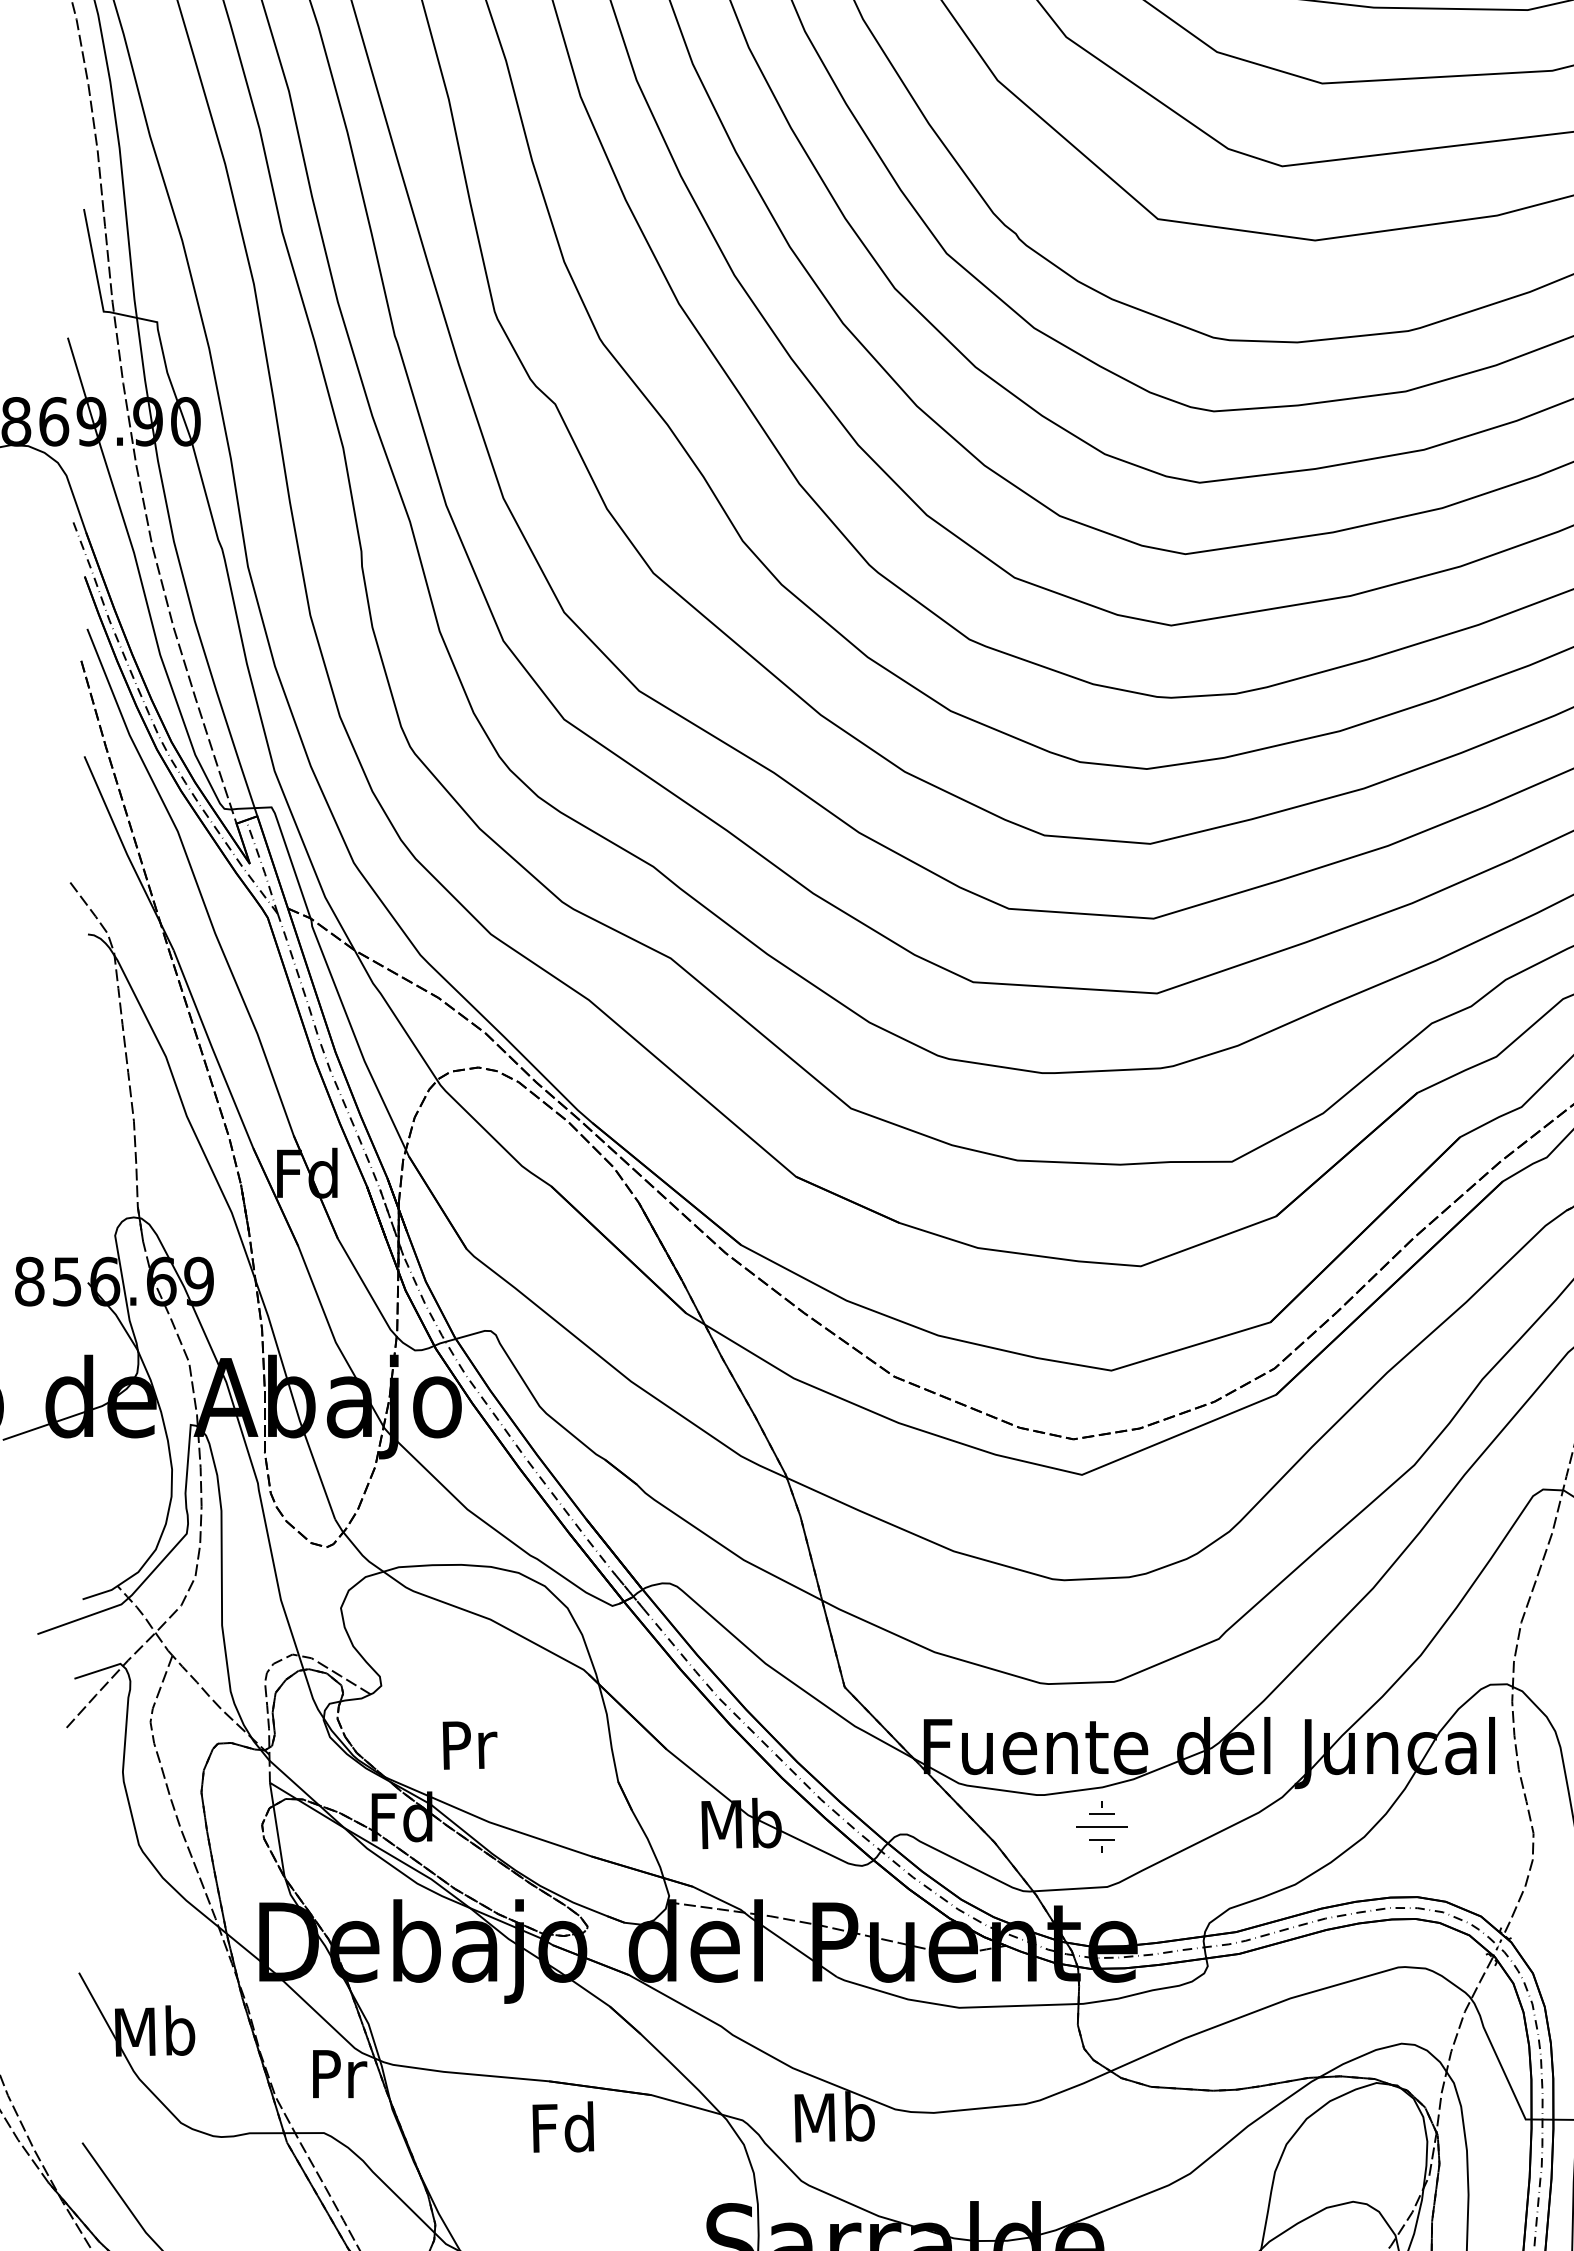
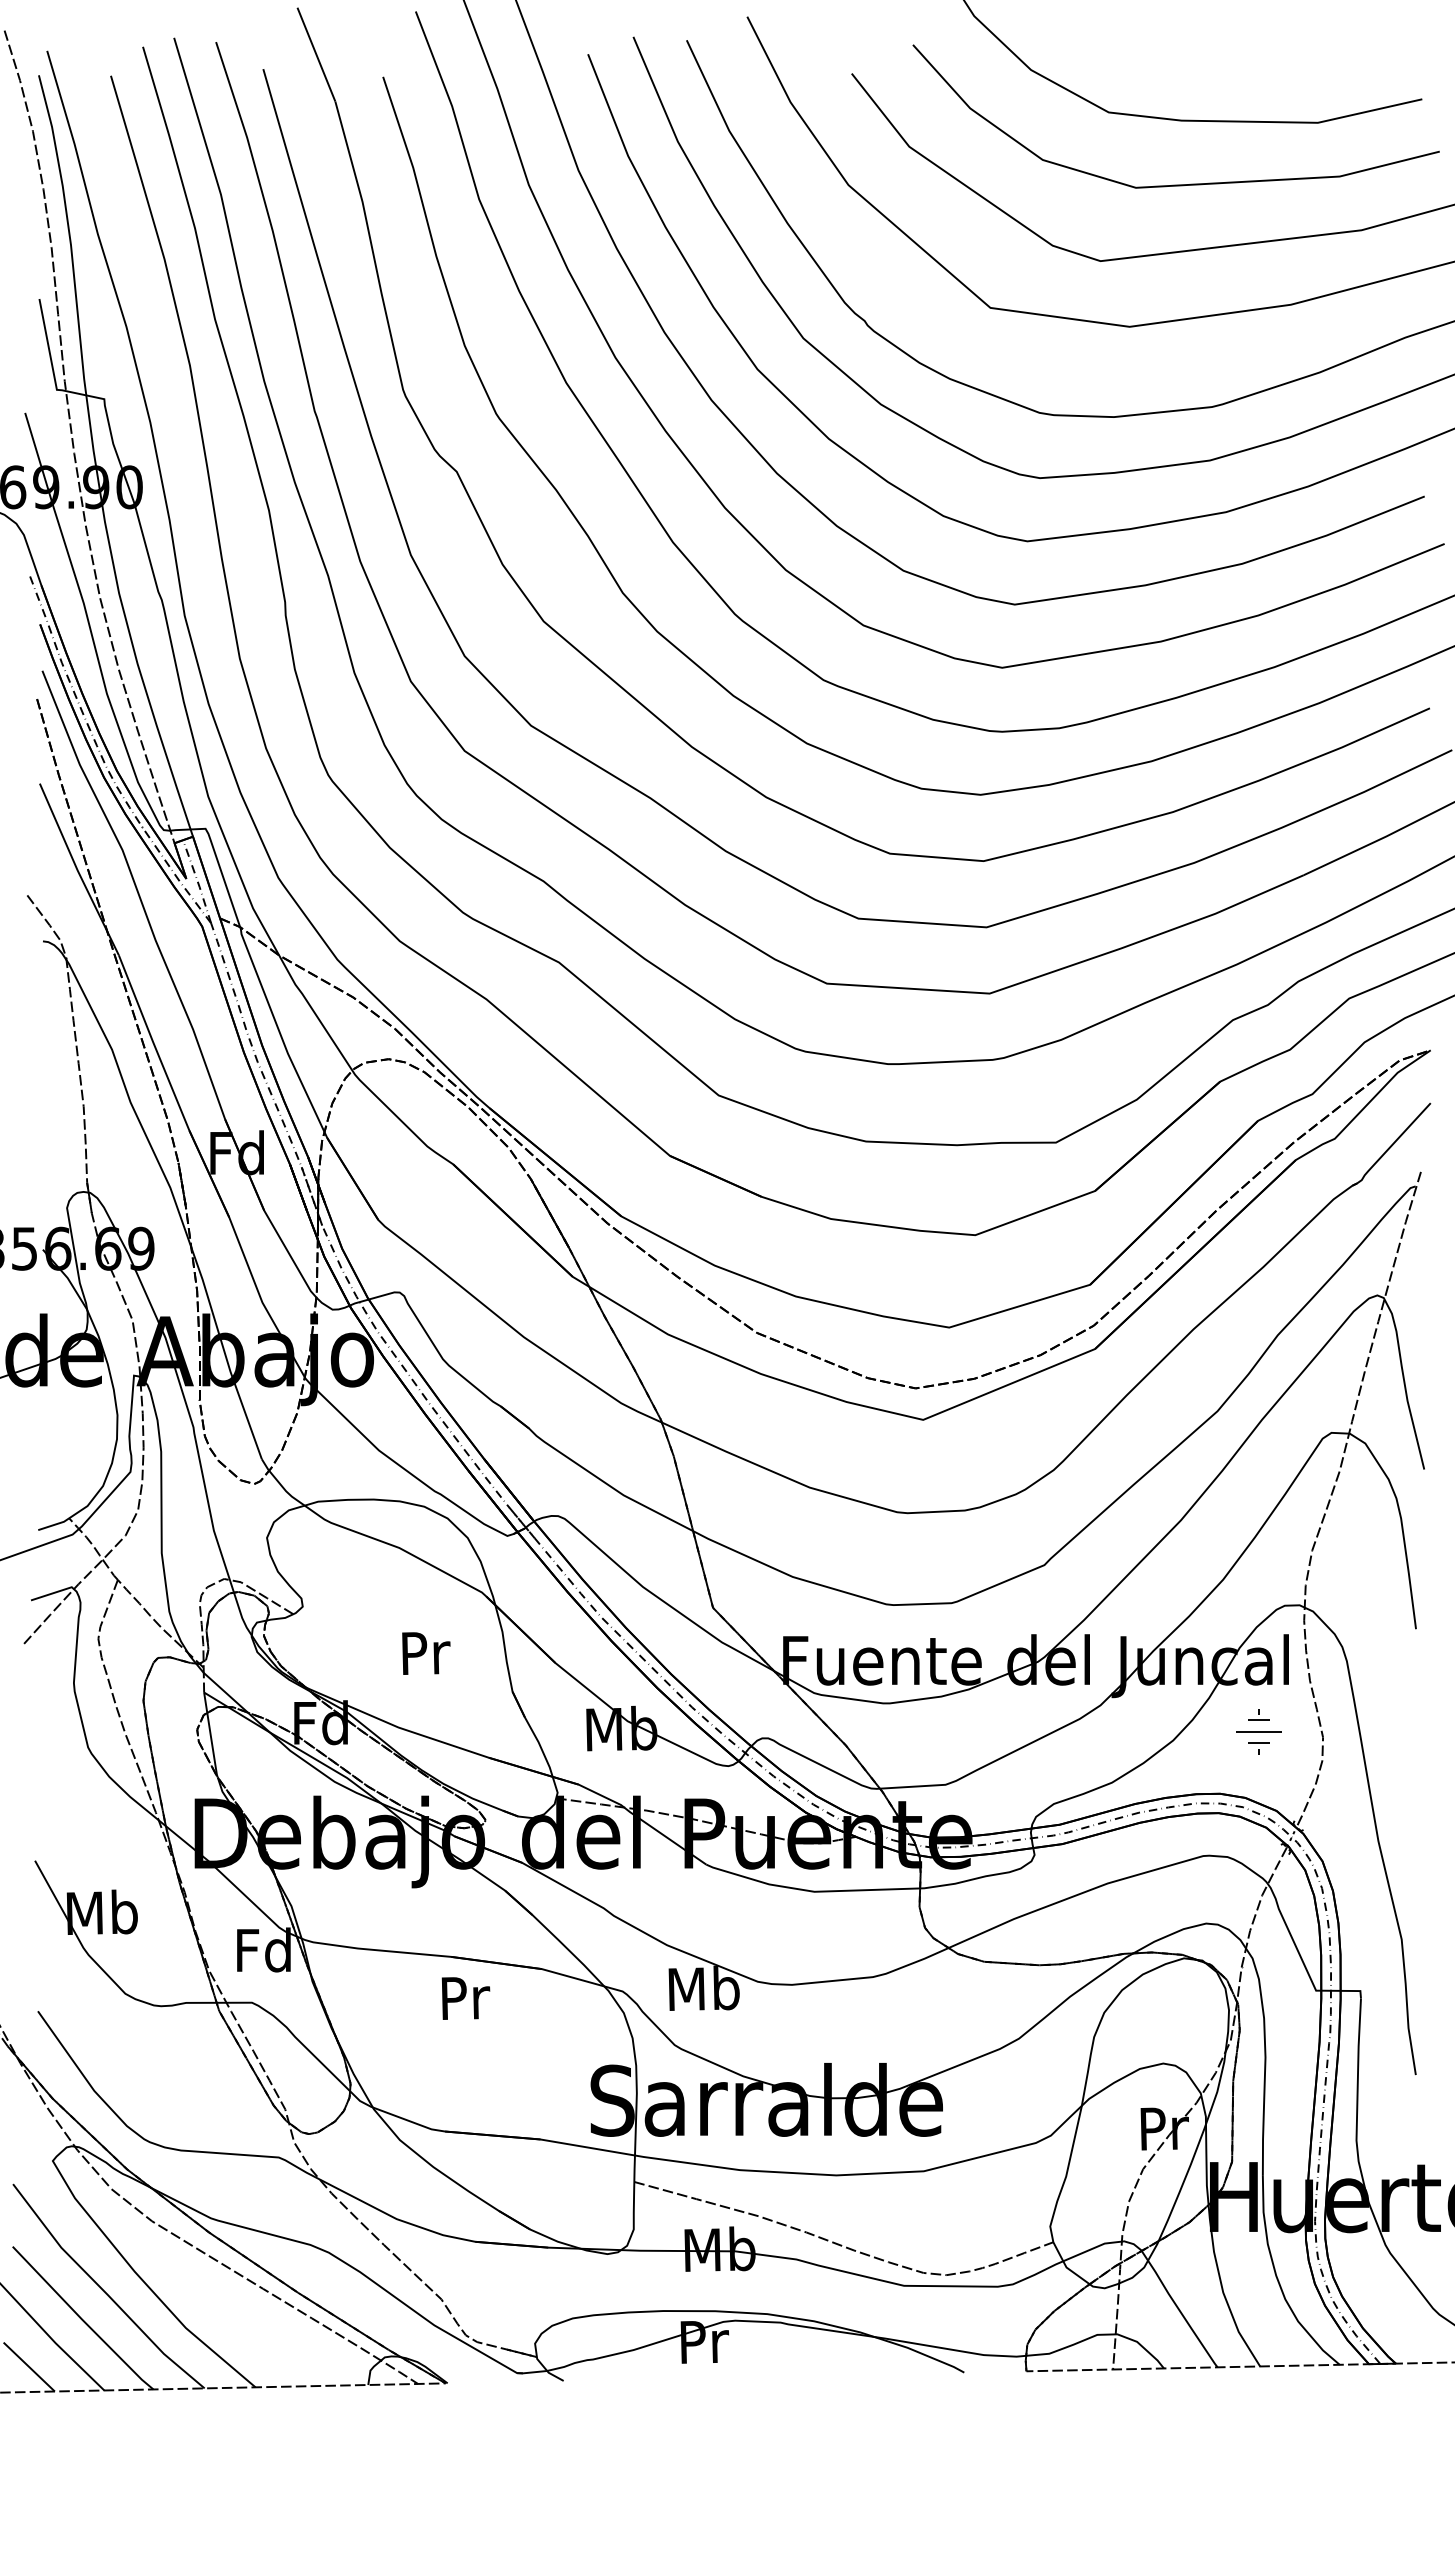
text: (470, 1745) -> (426, 1653), moved
part: (1101, 1826) -> (1258, 1731), moved
text: (336, 2072) -> (263, 1949), Pr -> Fd
text: (562, 2127) -> (463, 1997), Fd -> Pr

